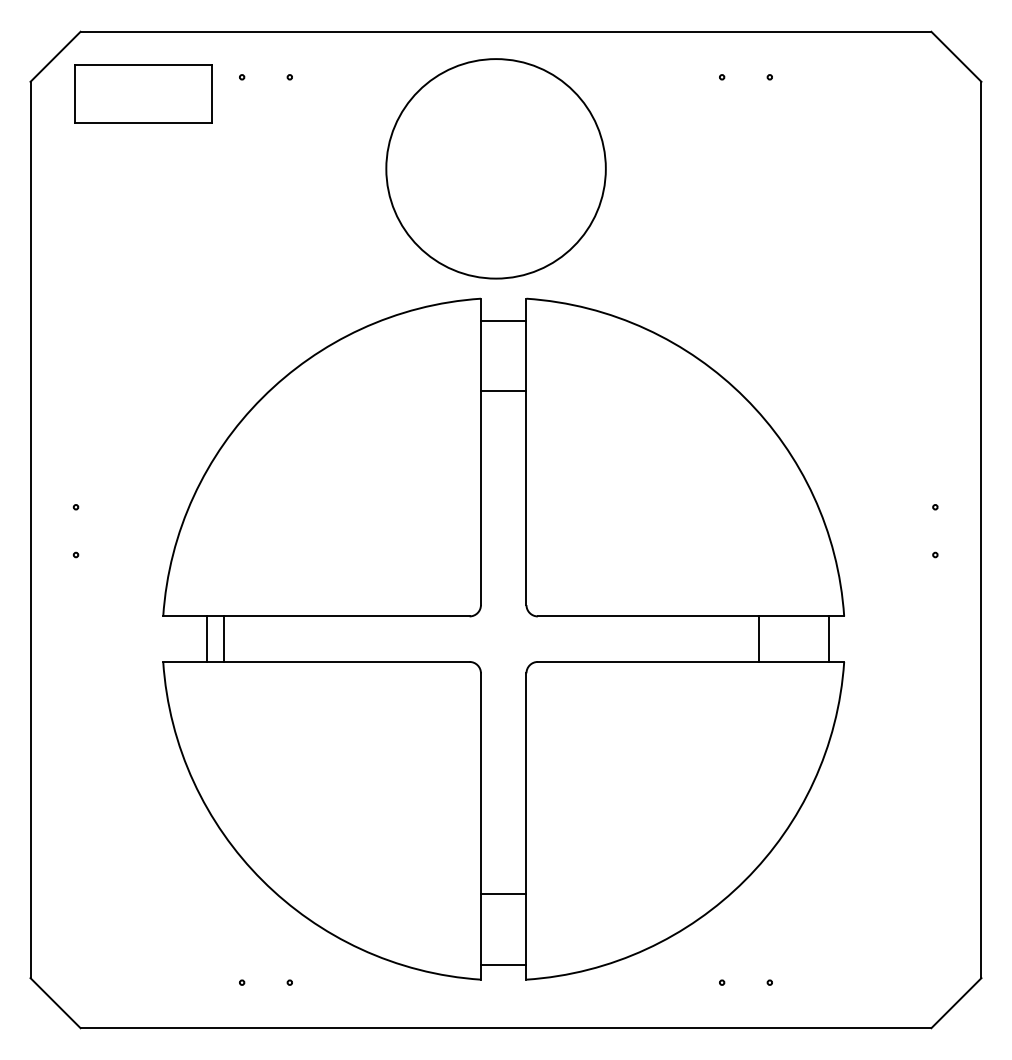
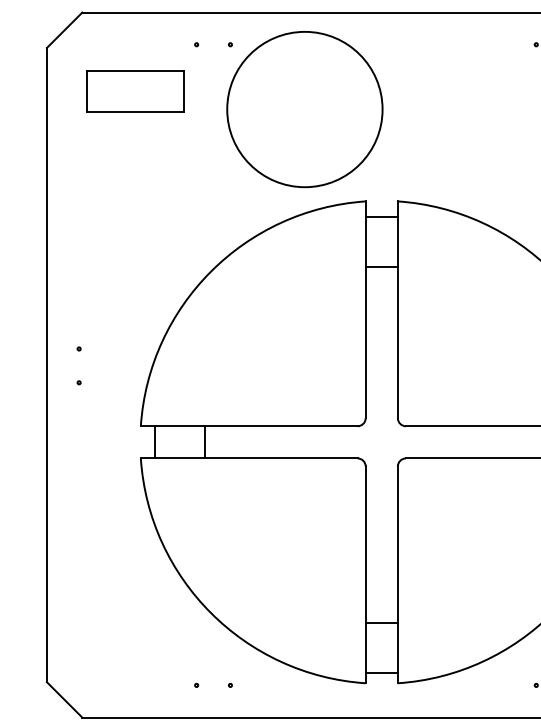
part: (143, 93) -> (135, 90), moved
circle: (495, 168) -> (304, 109), moved
line: (207, 638) -> (204, 441), moved
line: (223, 638) -> (154, 441), moved

